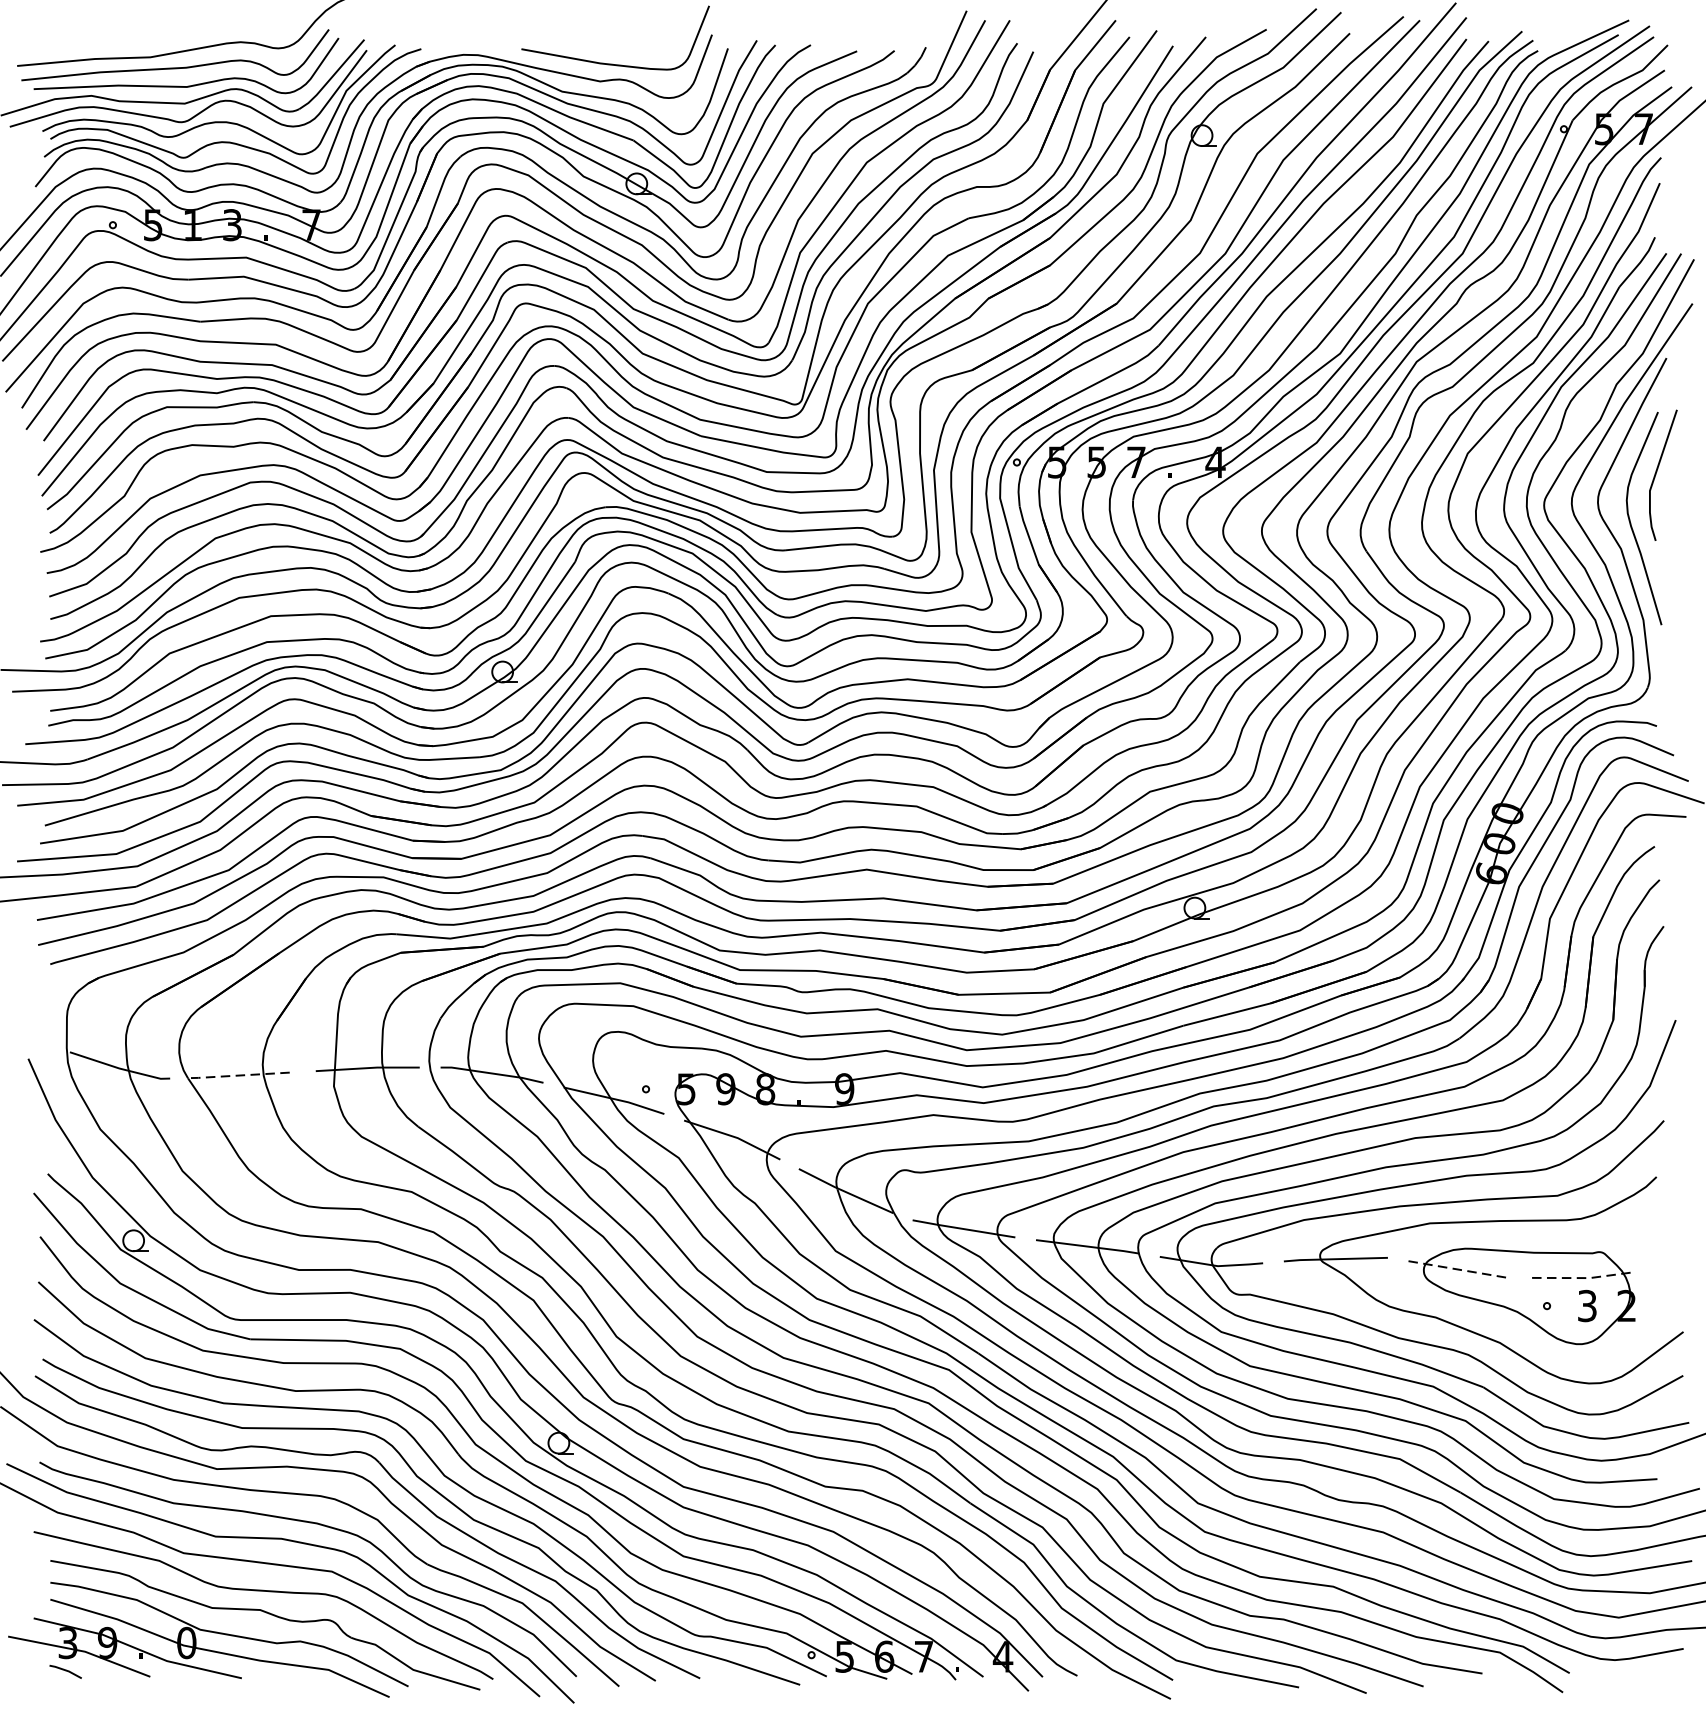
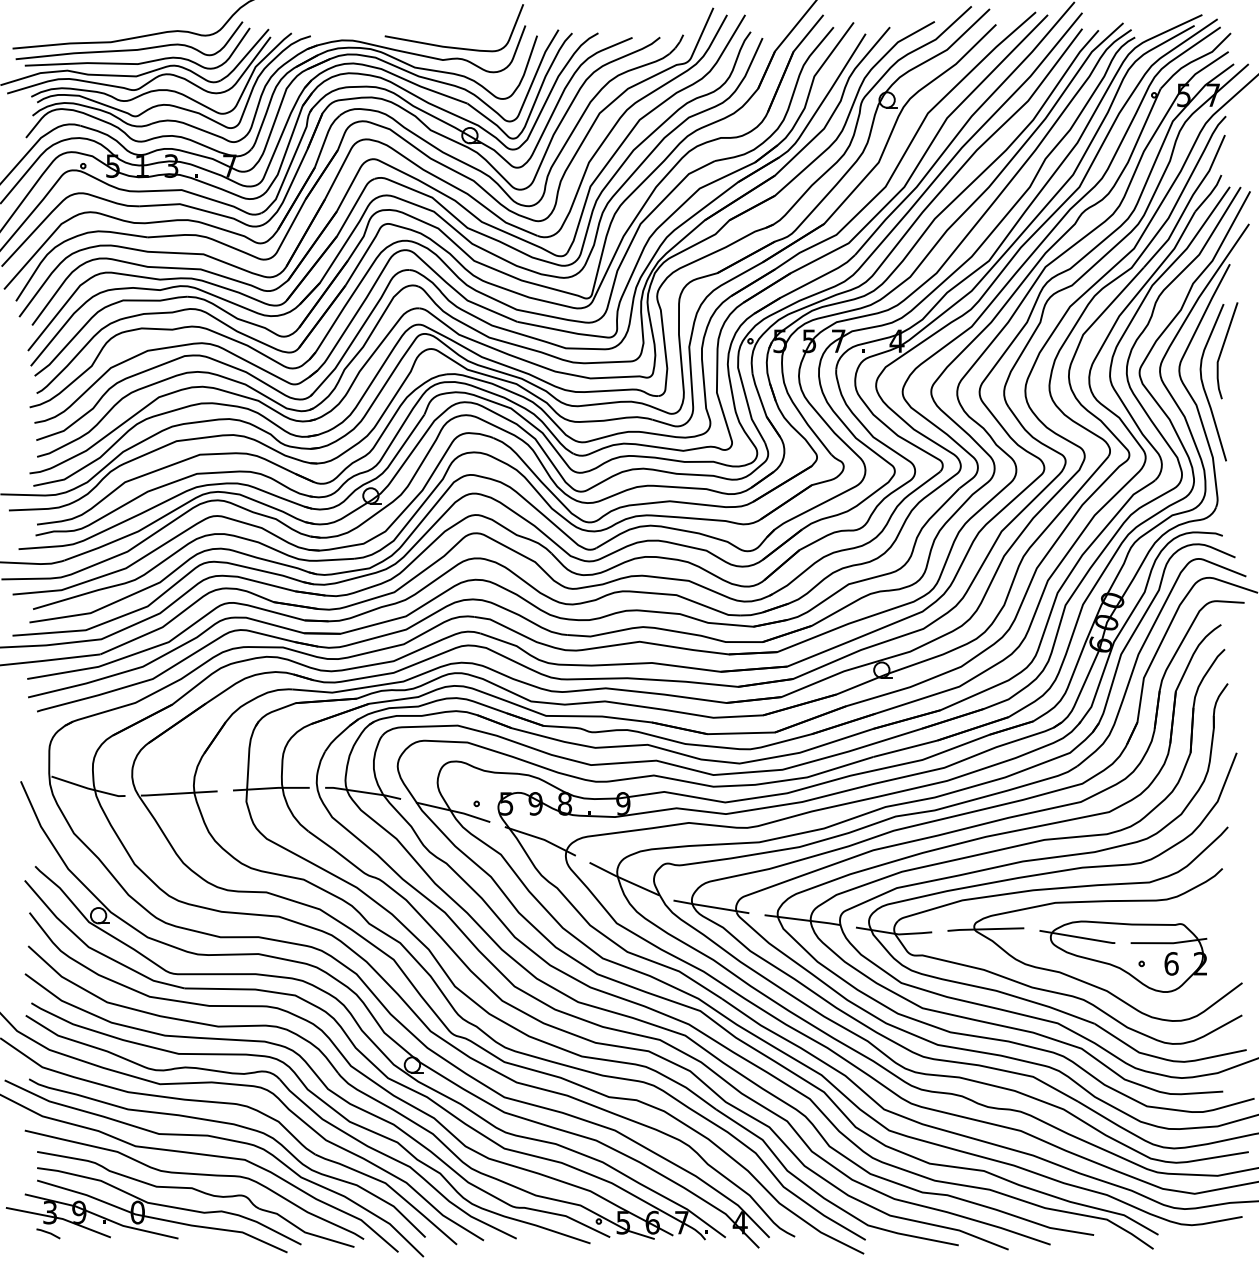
line: (243, 1075) -> (179, 793), dashed -> solid
line: (1461, 1270) -> (1078, 937), dashed -> solid
line: (1586, 1278) -> (1170, 943), dashed -> solid
text: (1587, 1305) -> (1171, 963), 3 -> 6

